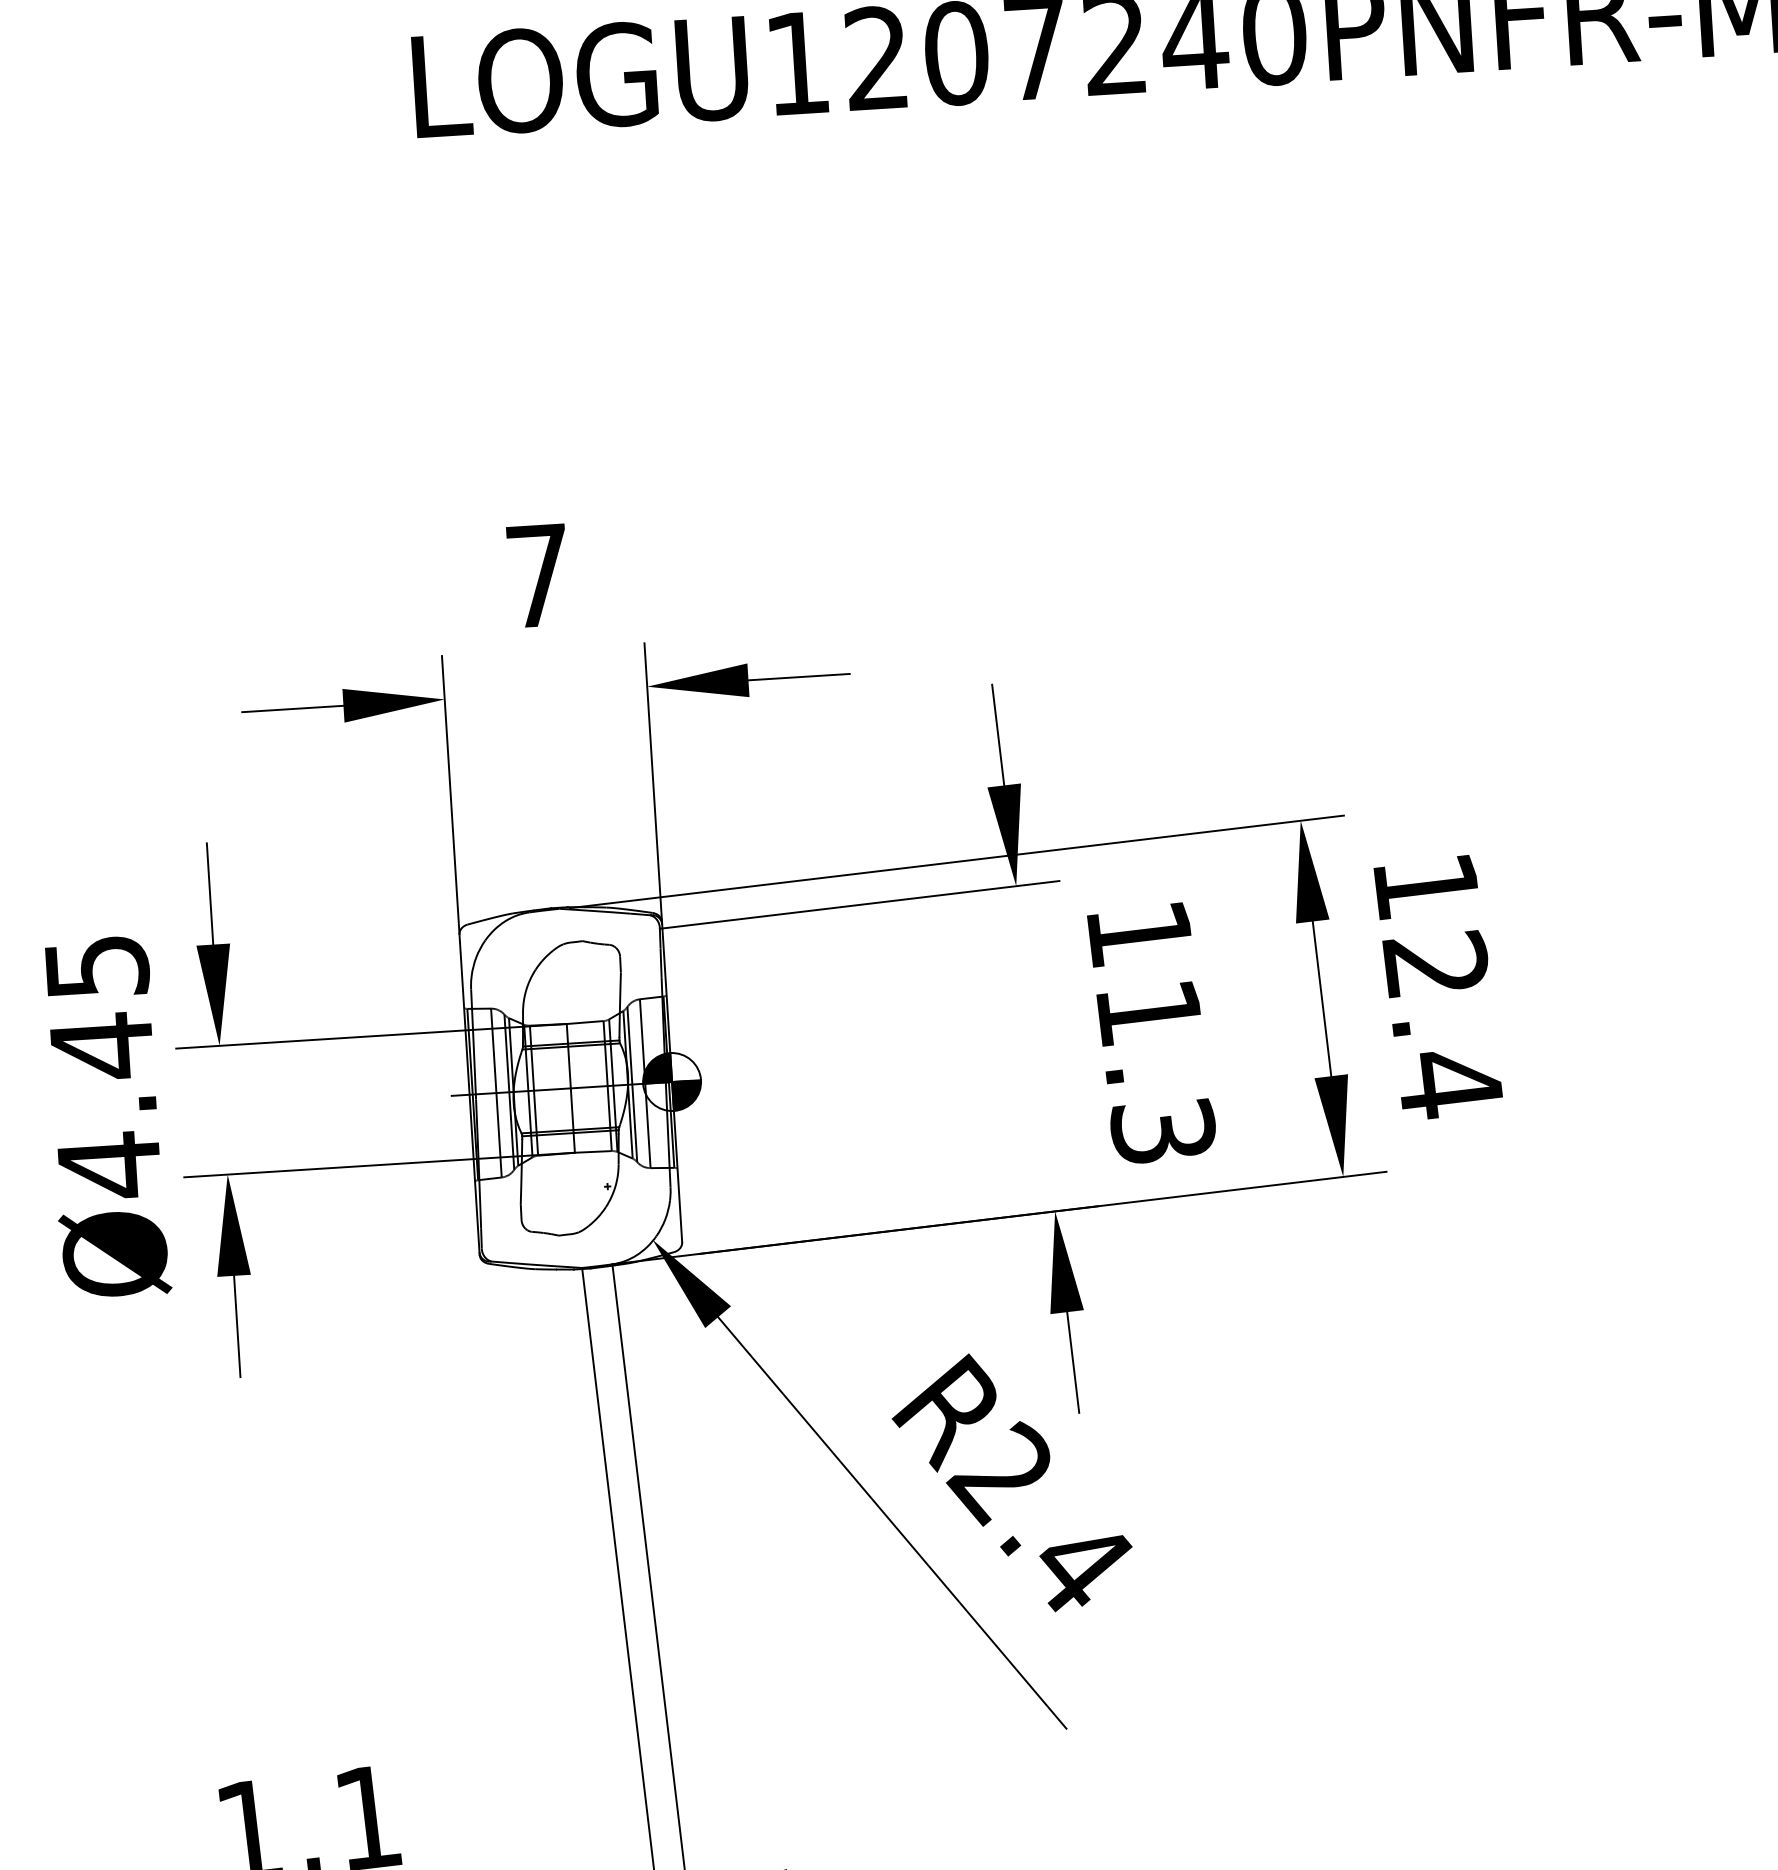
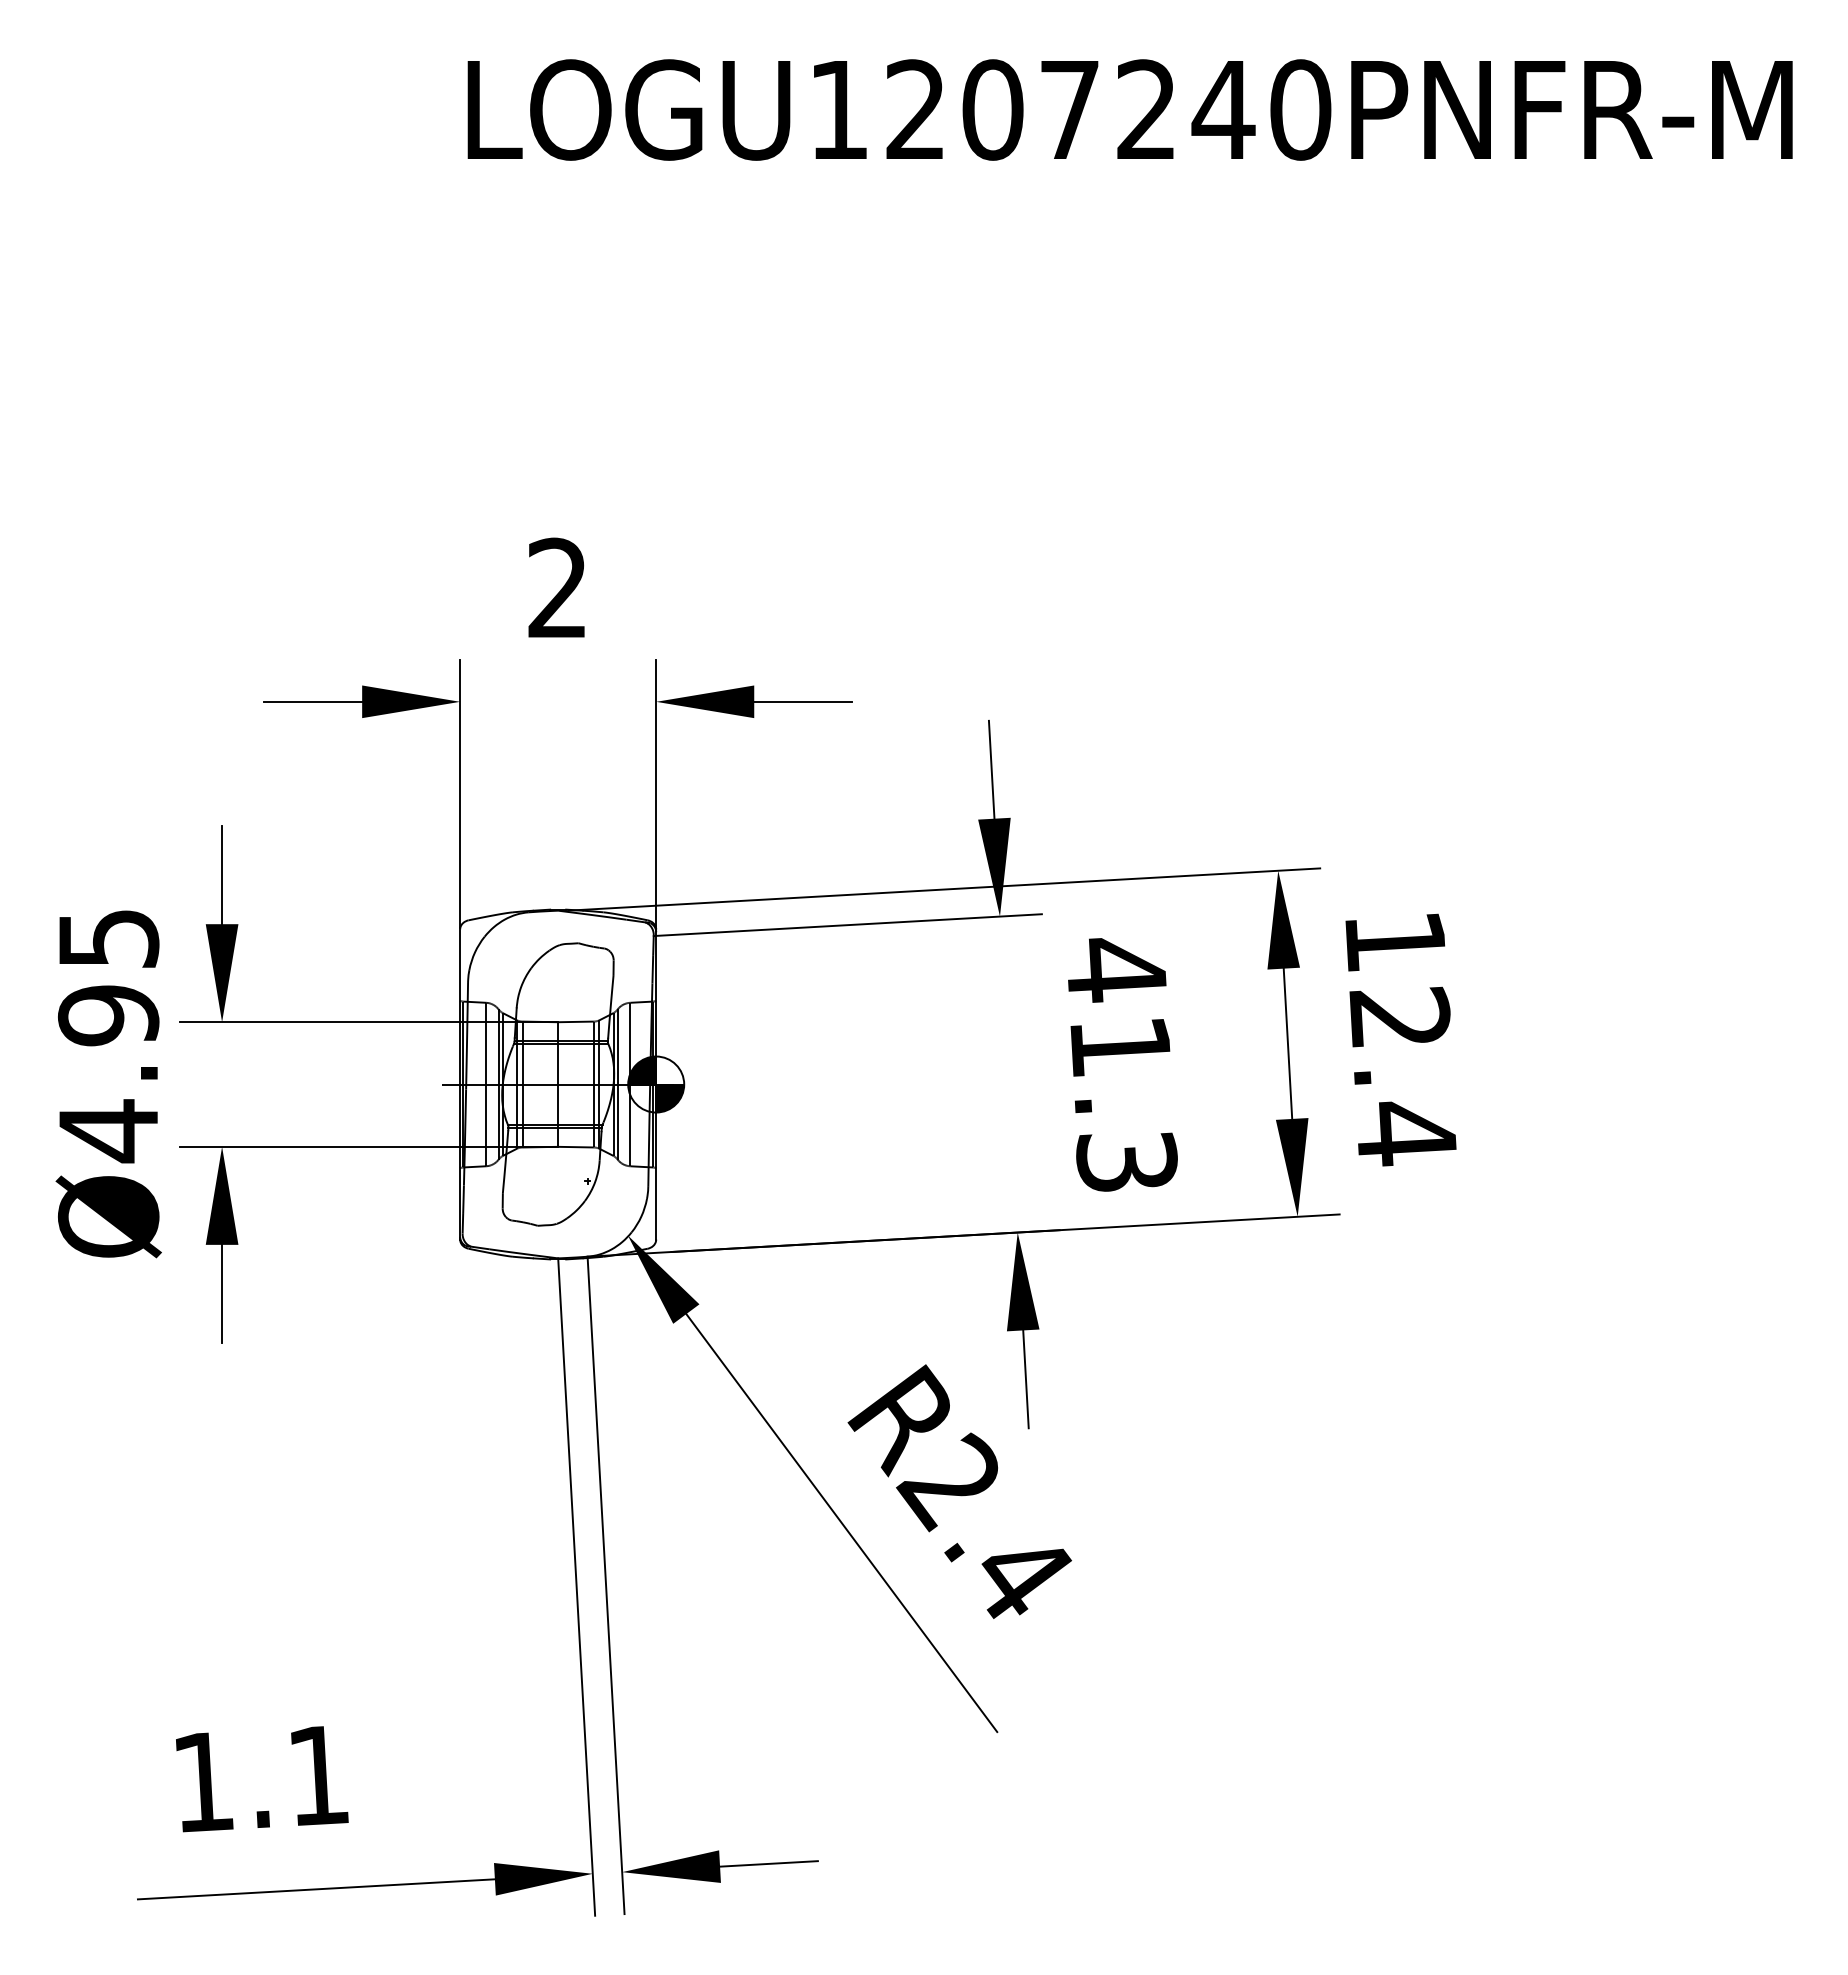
text: (537, 575) -> (557, 587), 7 -> 2
text: (1140, 934) -> (1116, 970), 11.3 -> 41.3
text: (101, 1046) -> (108, 1015), Ø4.45 -> Ø4.95

